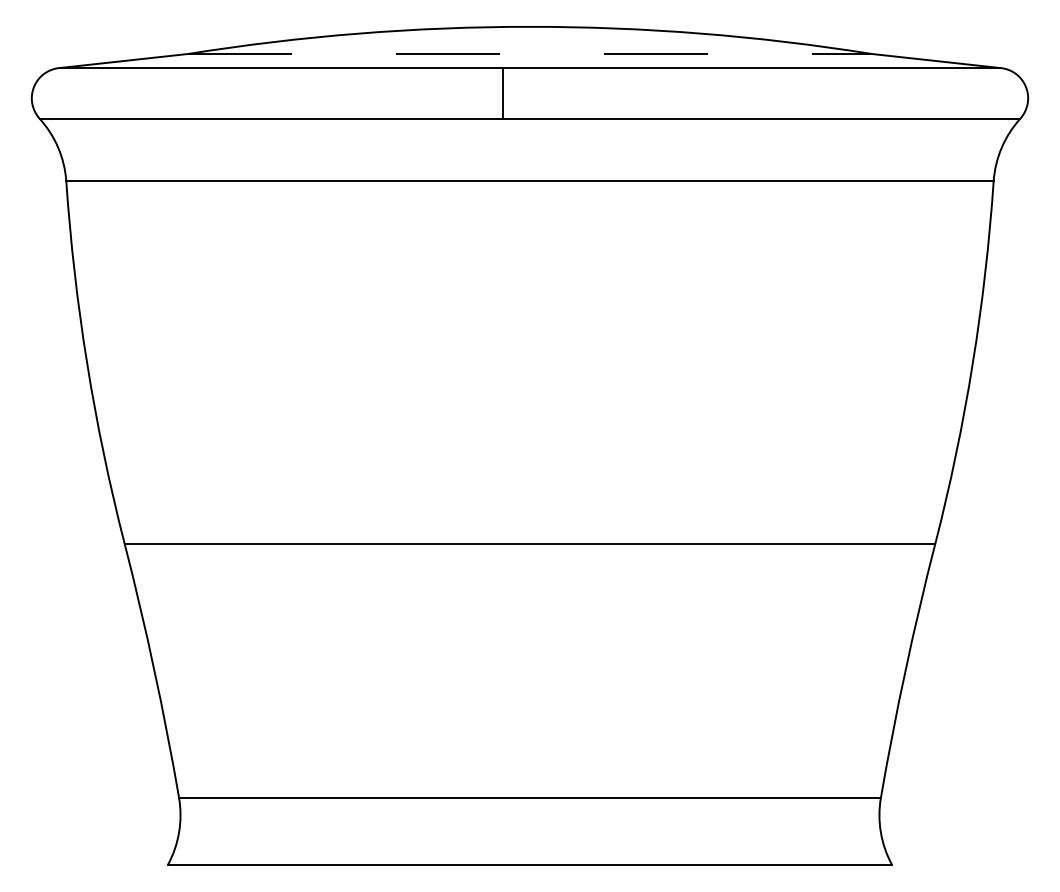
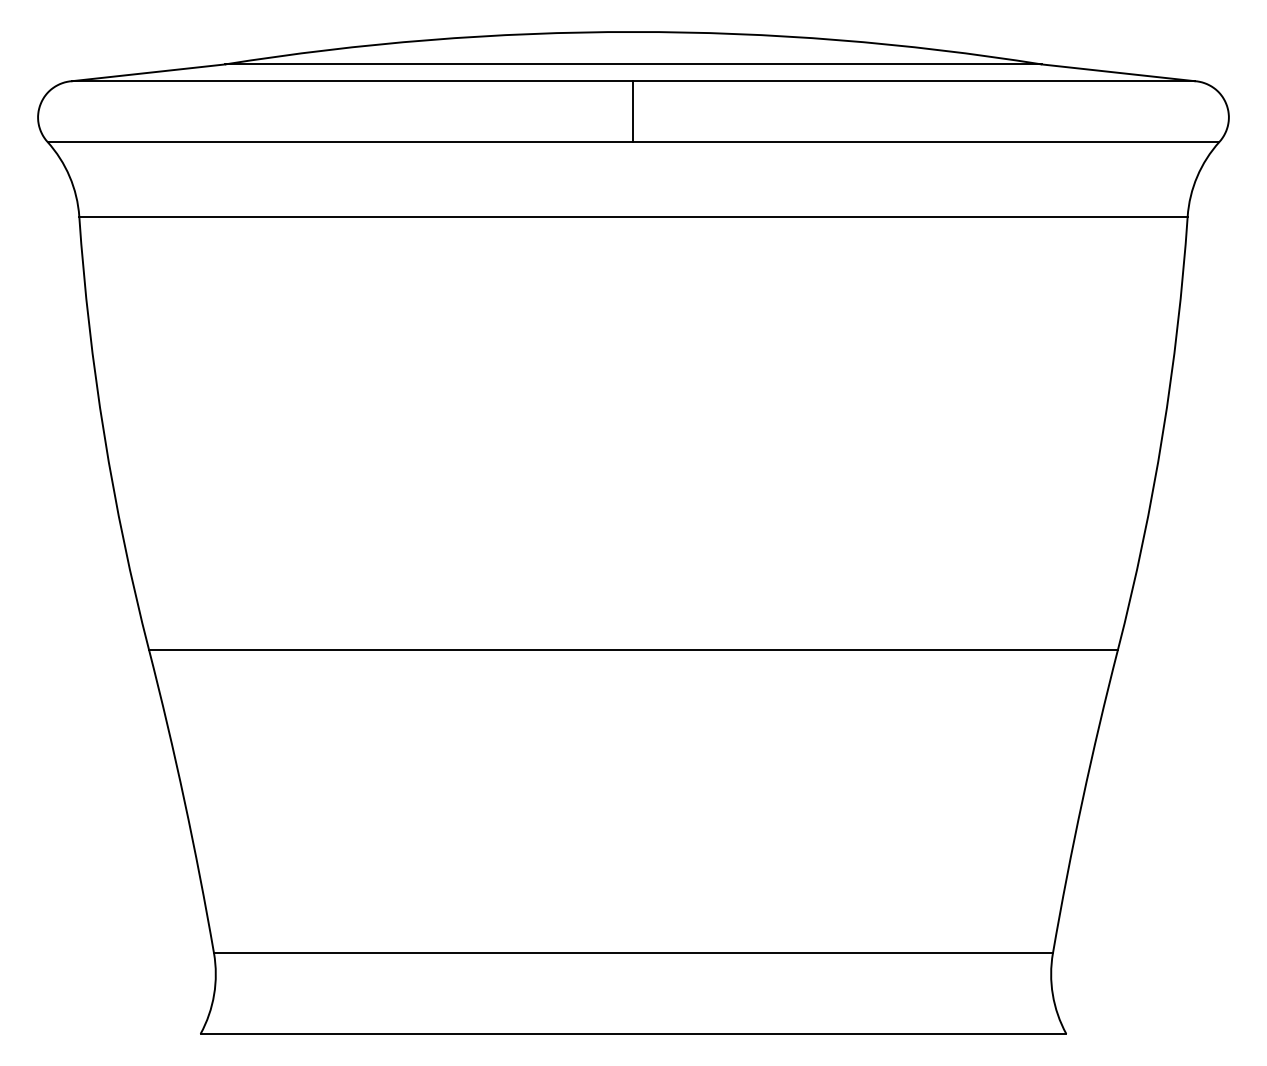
line: (530, 53) -> (634, 63), dashed -> solid
line: (502, 92) -> (632, 110), moved

